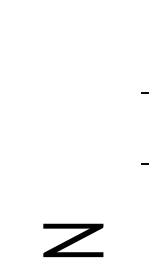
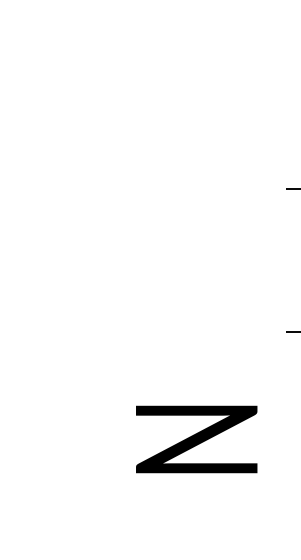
text: (73, 240) -> (196, 439), moved

